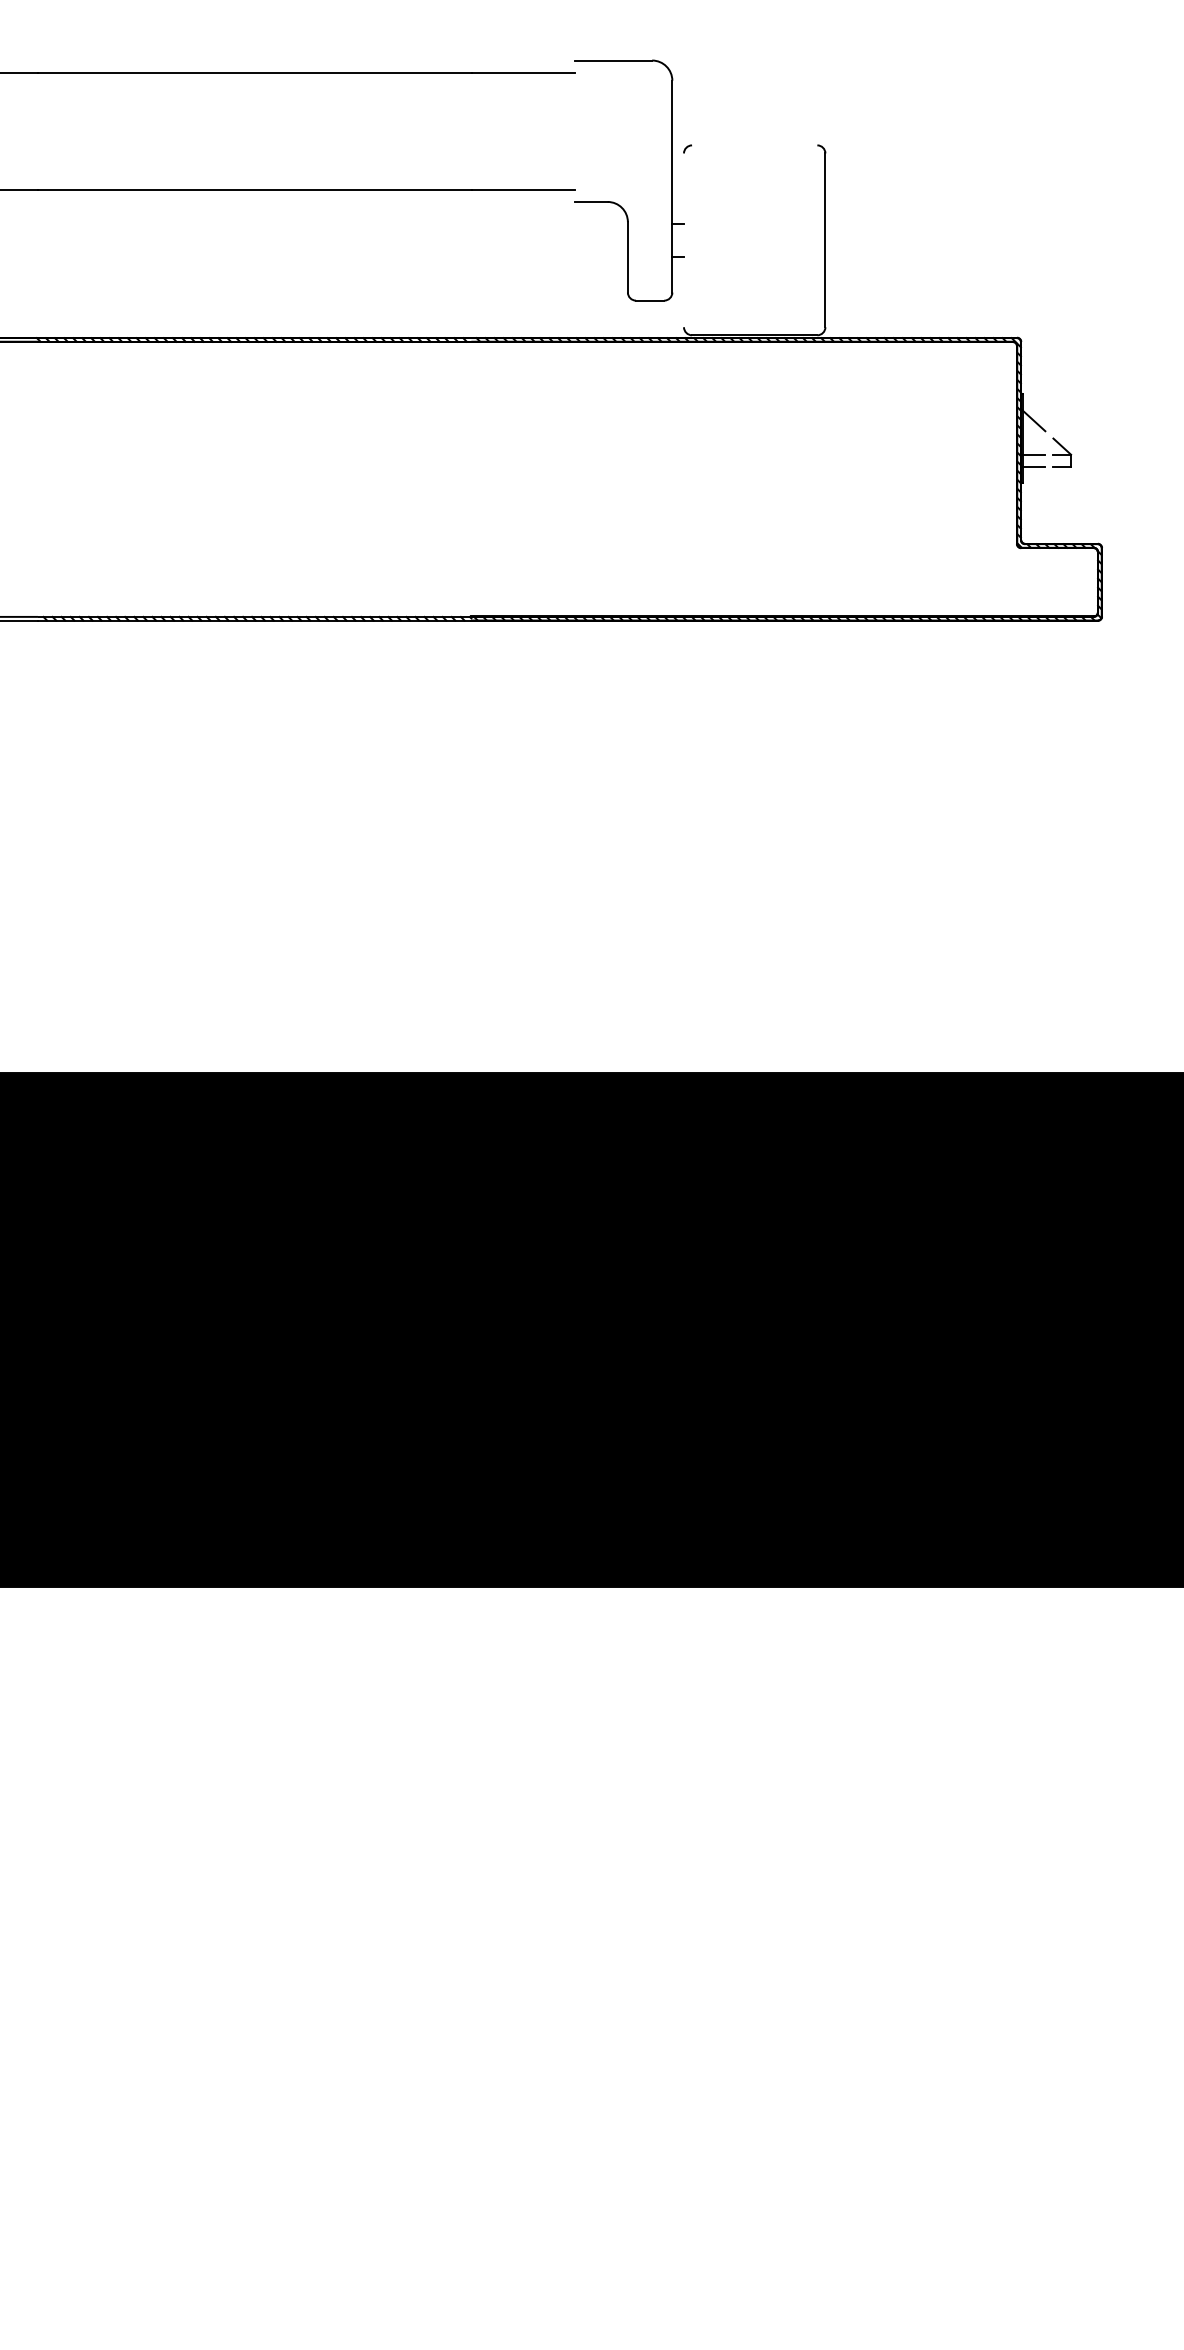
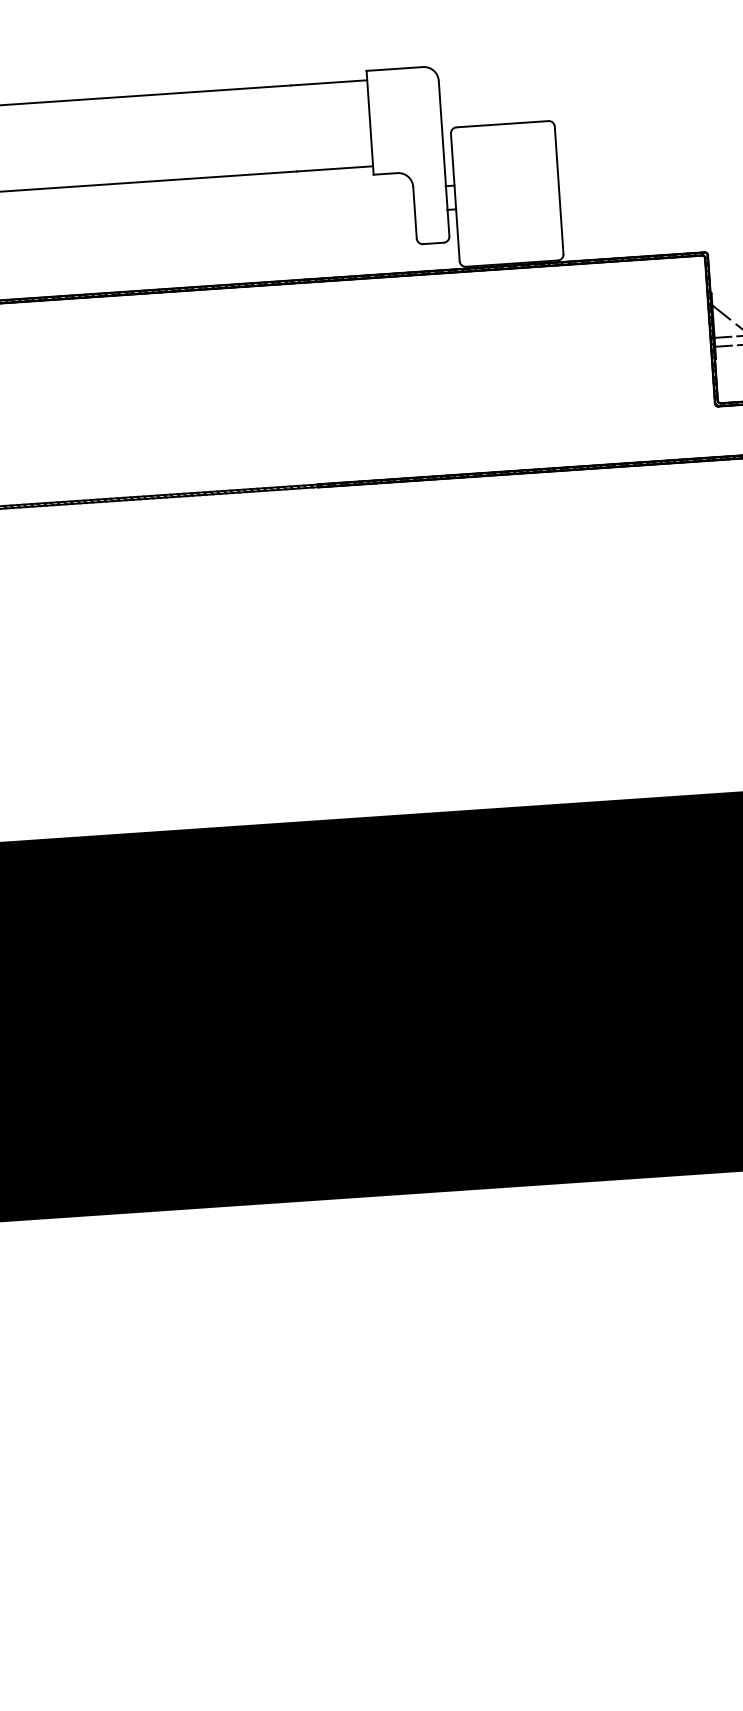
line: (575, 130) -> (370, 122), added
line: (754, 145) -> (502, 124), added
line: (684, 240) -> (455, 197), added

